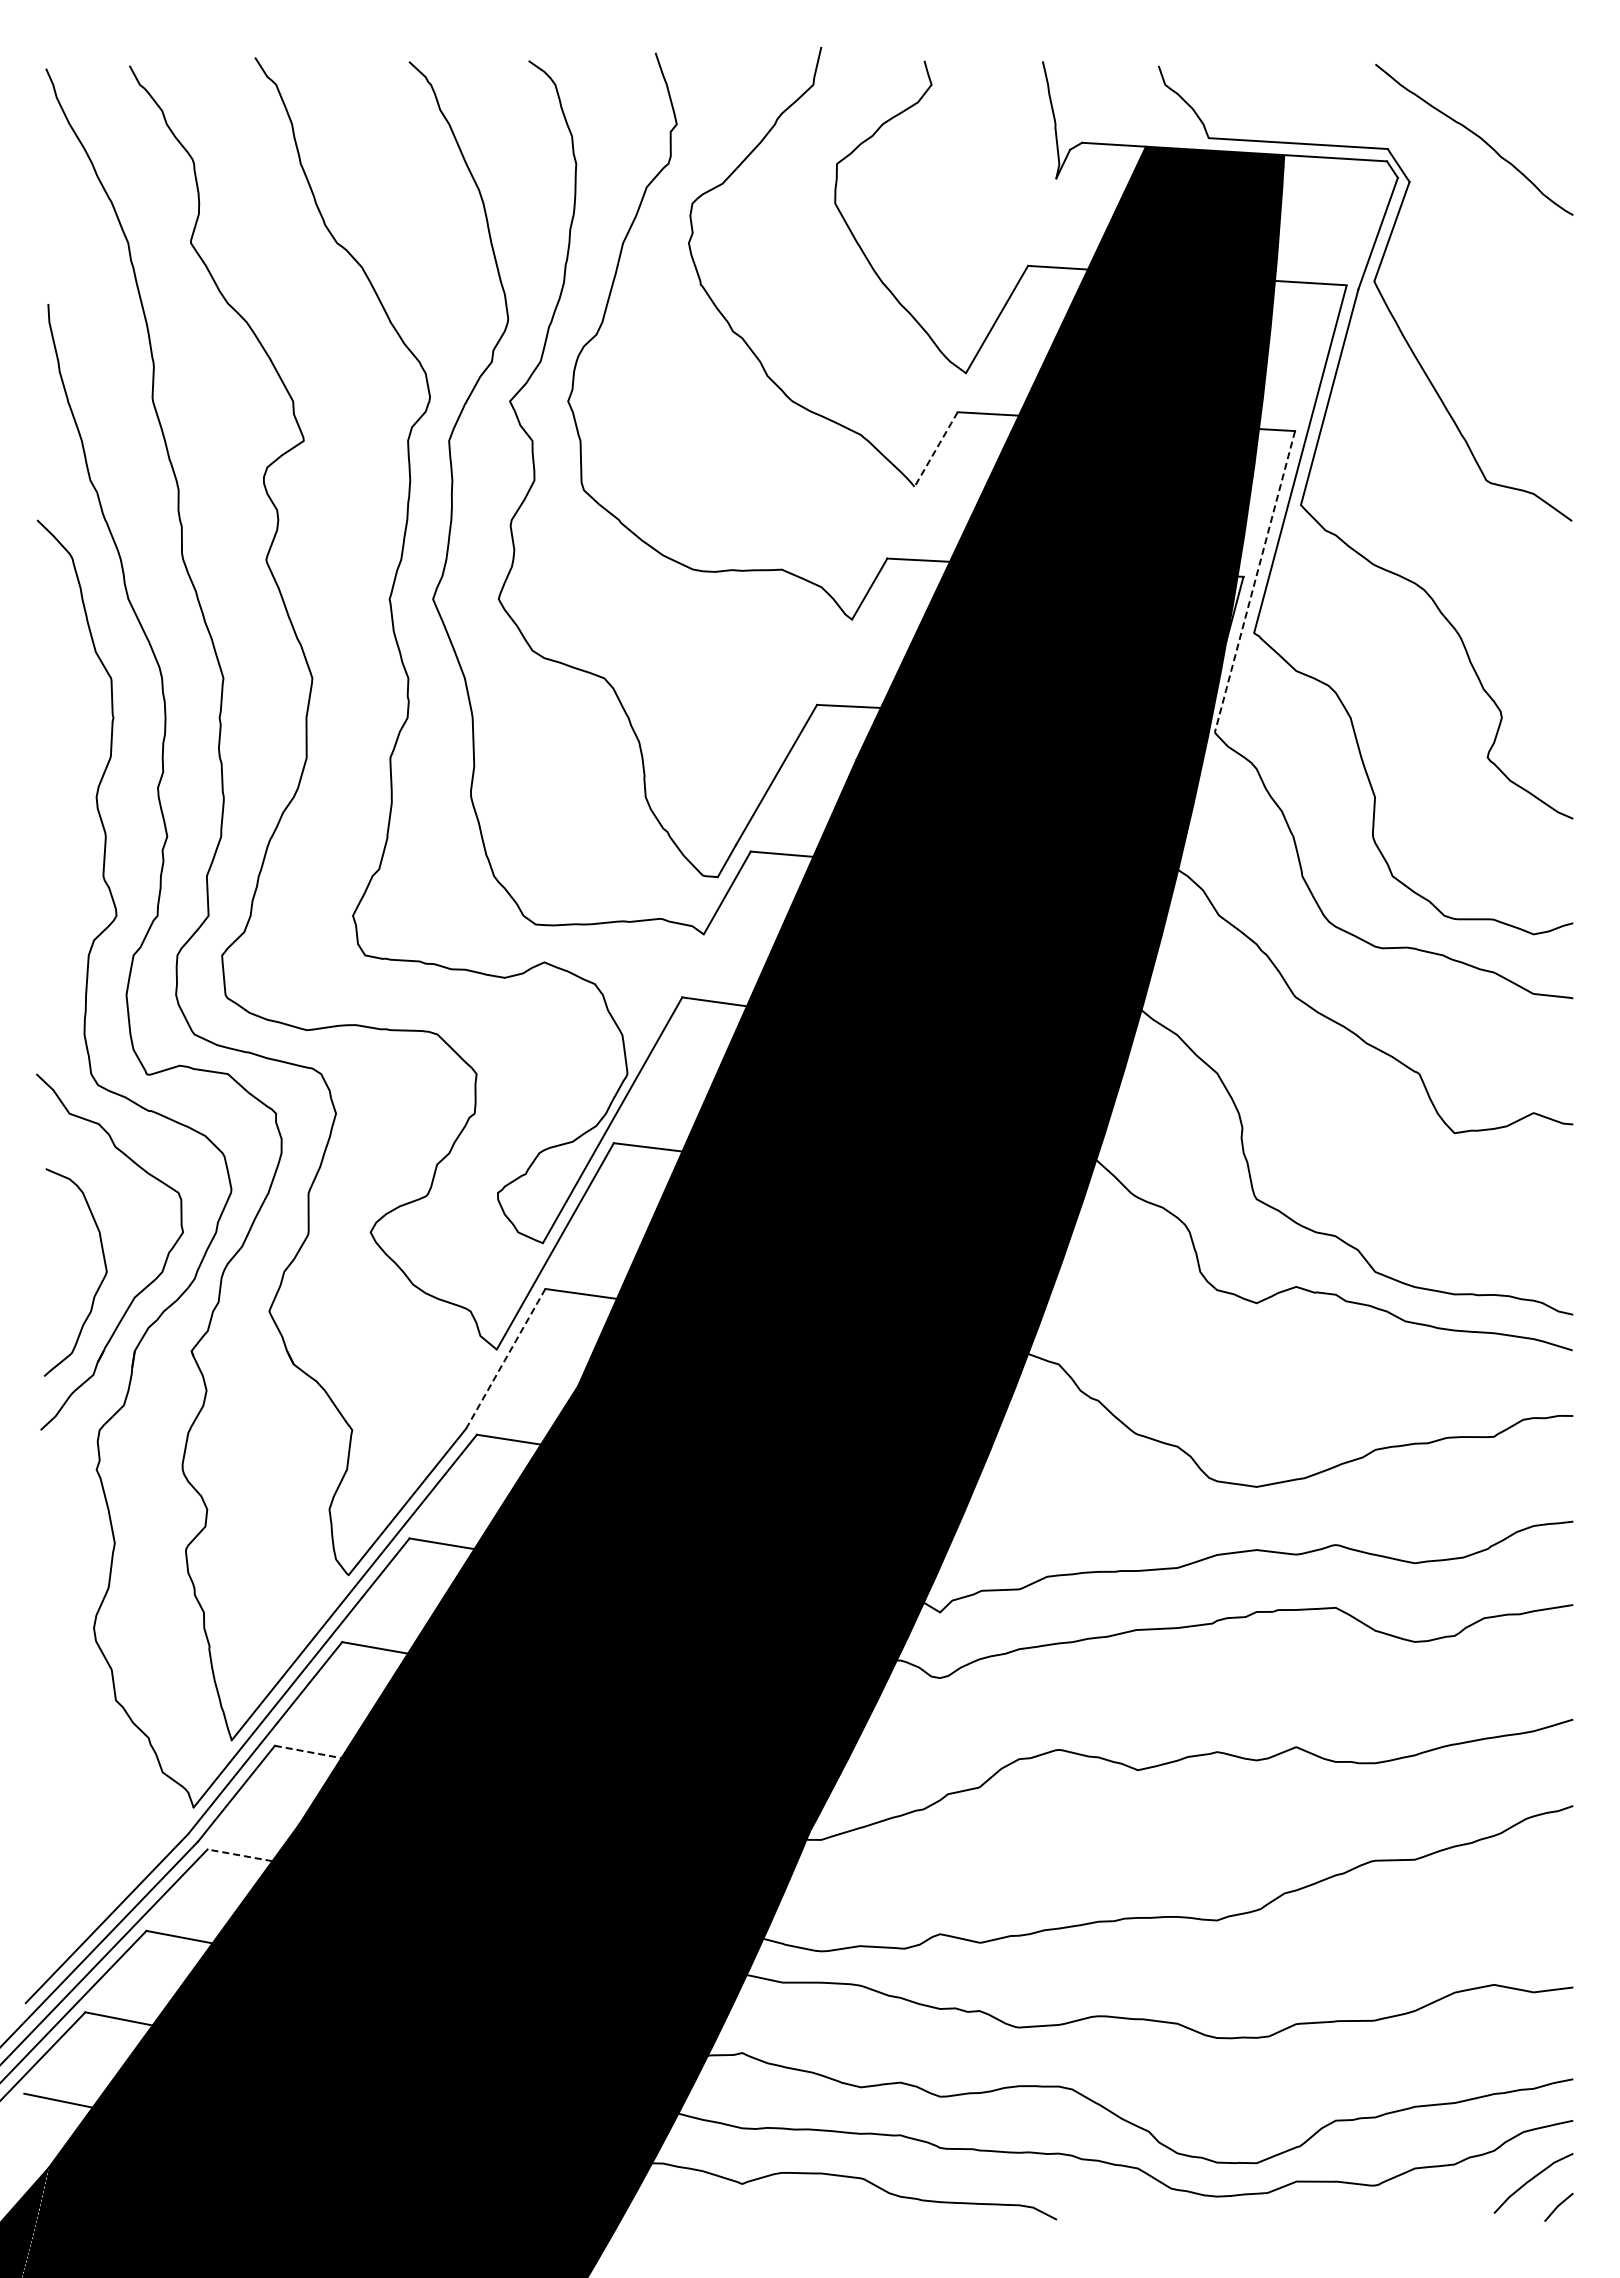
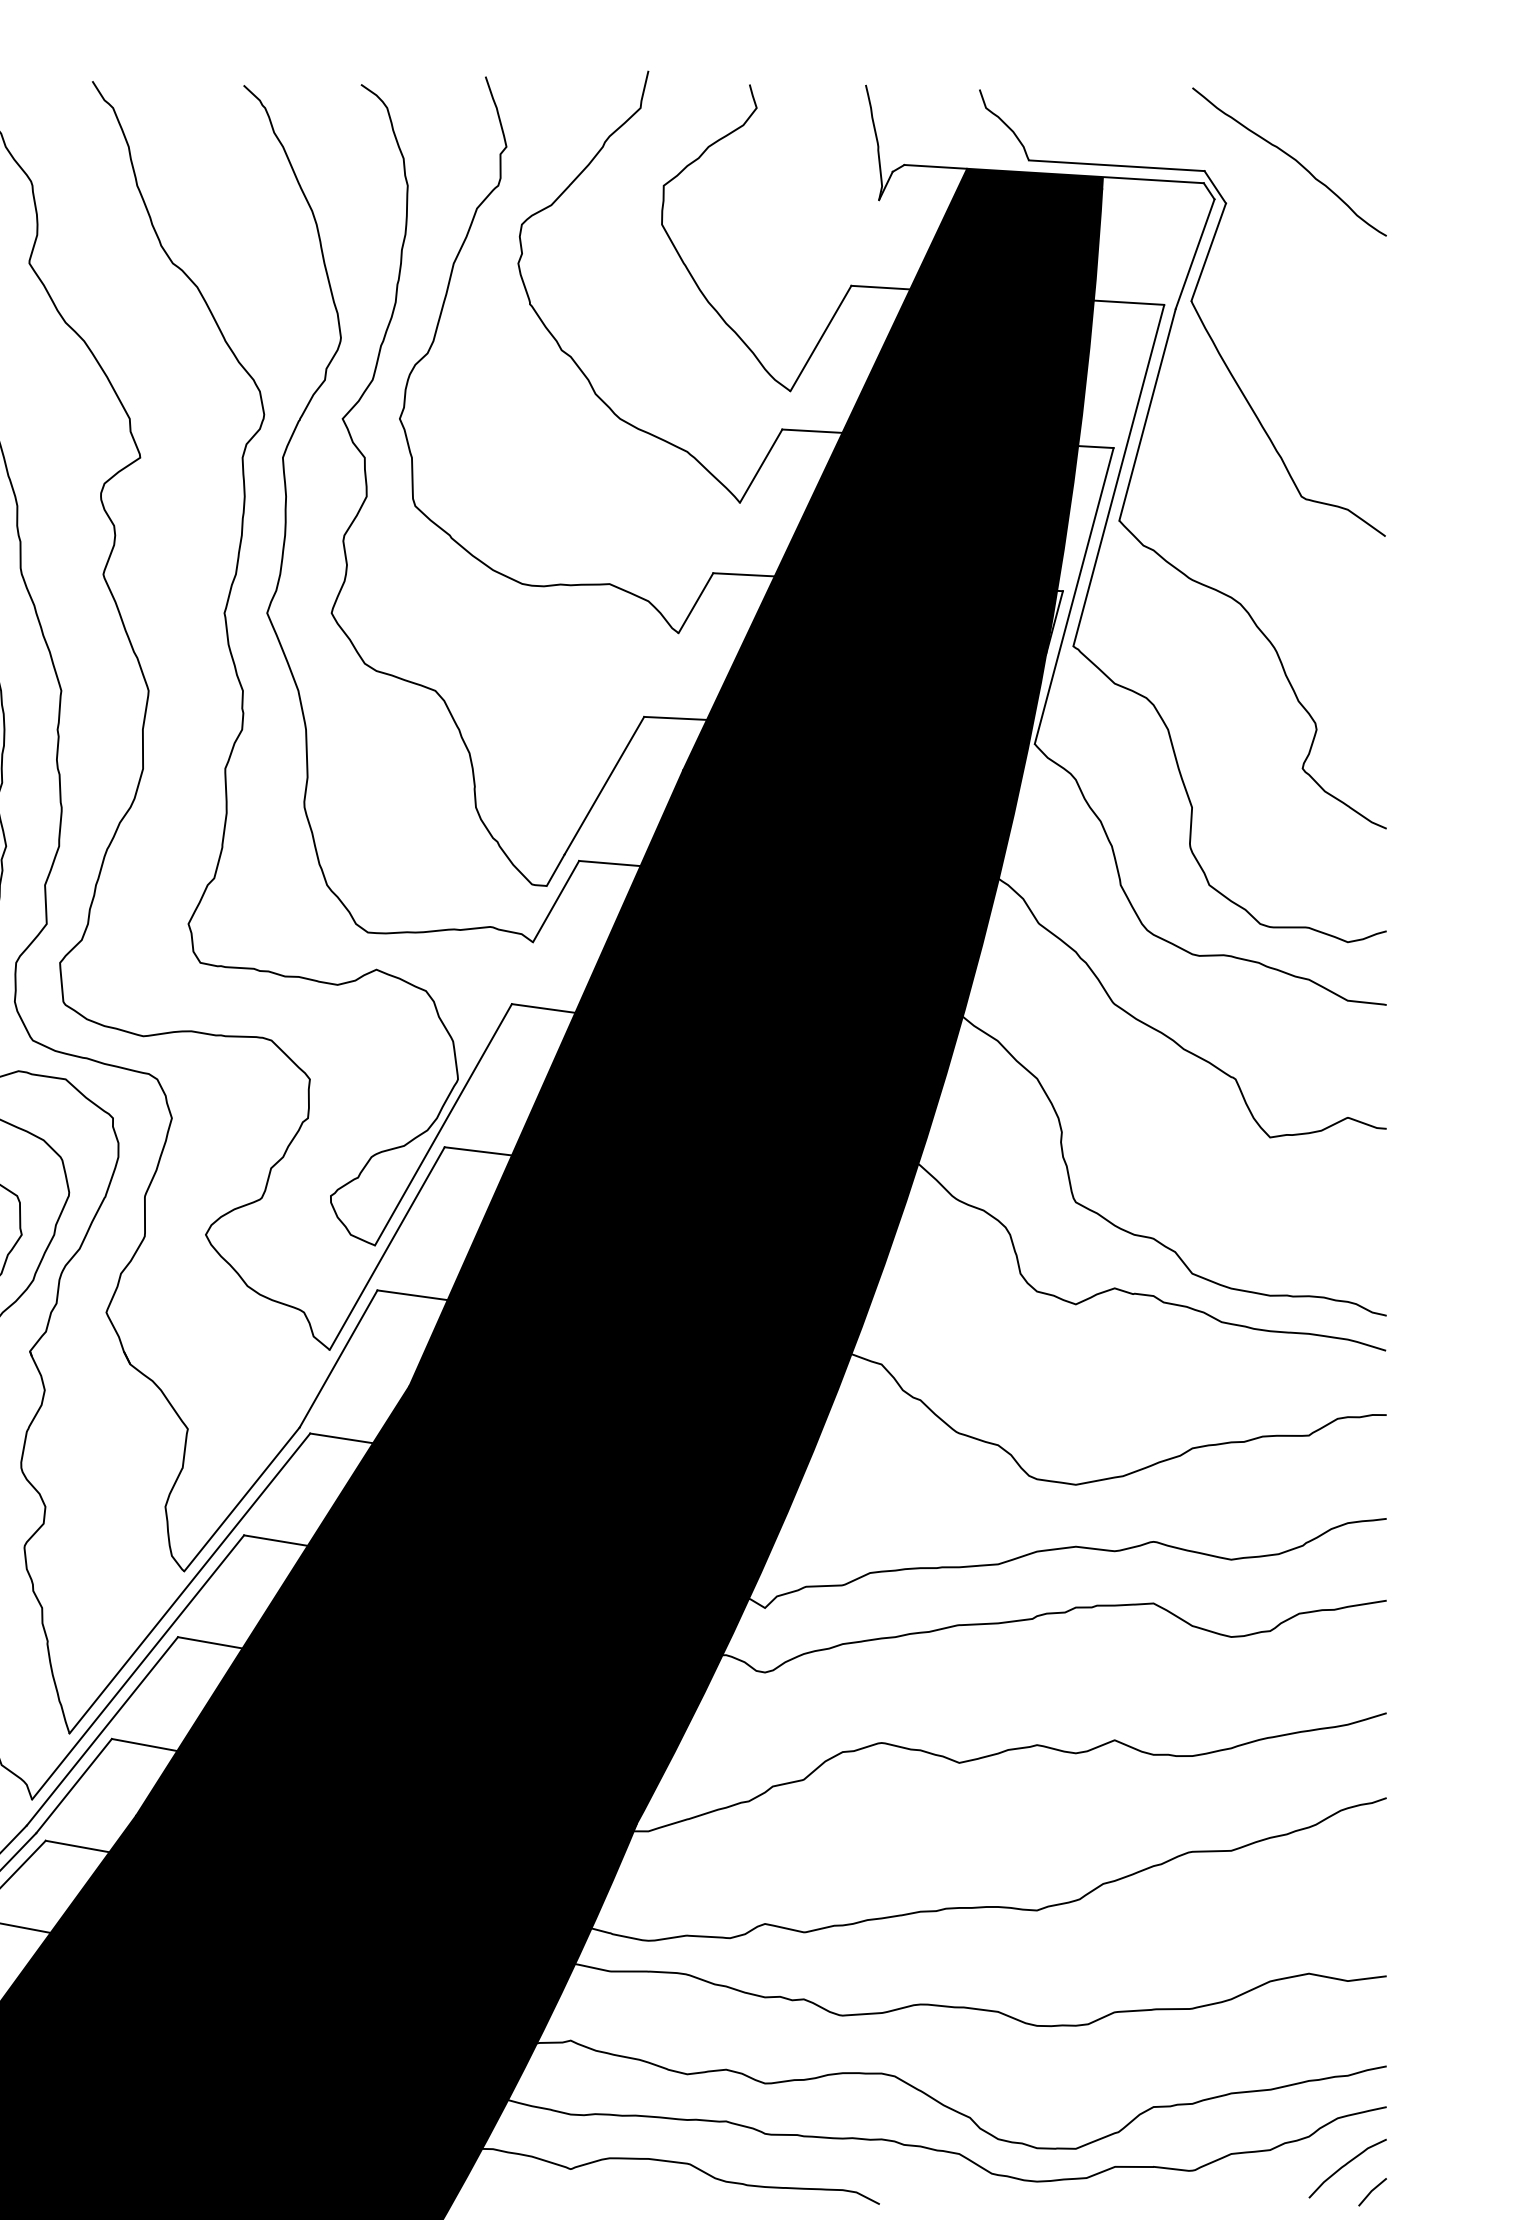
line: (935, 449) -> (760, 466), dashed -> solid
line: (1254, 581) -> (1073, 595), dashed -> solid
line: (505, 1359) -> (338, 1359), dashed -> solid
line: (308, 1751) -> (144, 1744), dashed -> solid
line: (240, 1855) -> (78, 1846), dashed -> solid

